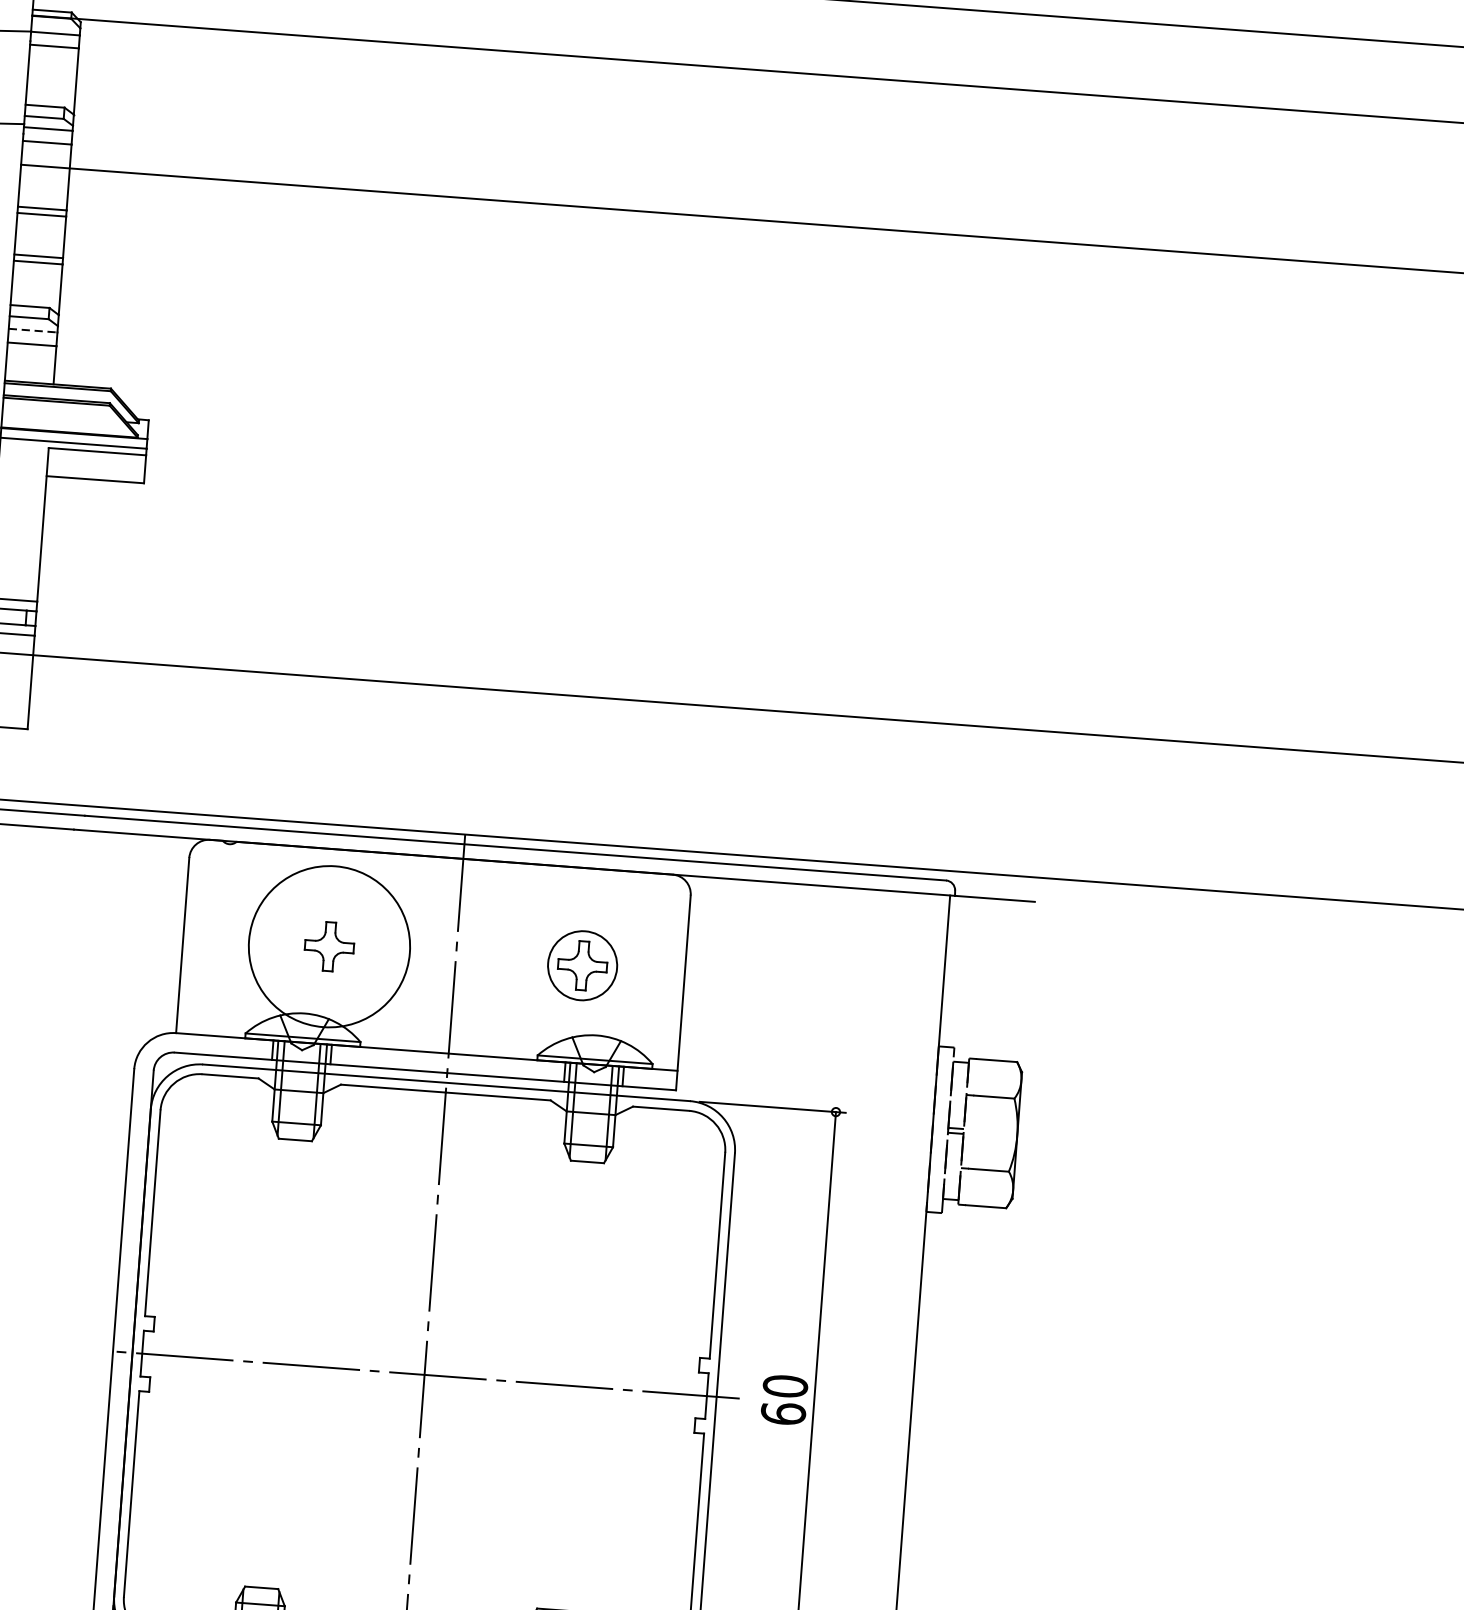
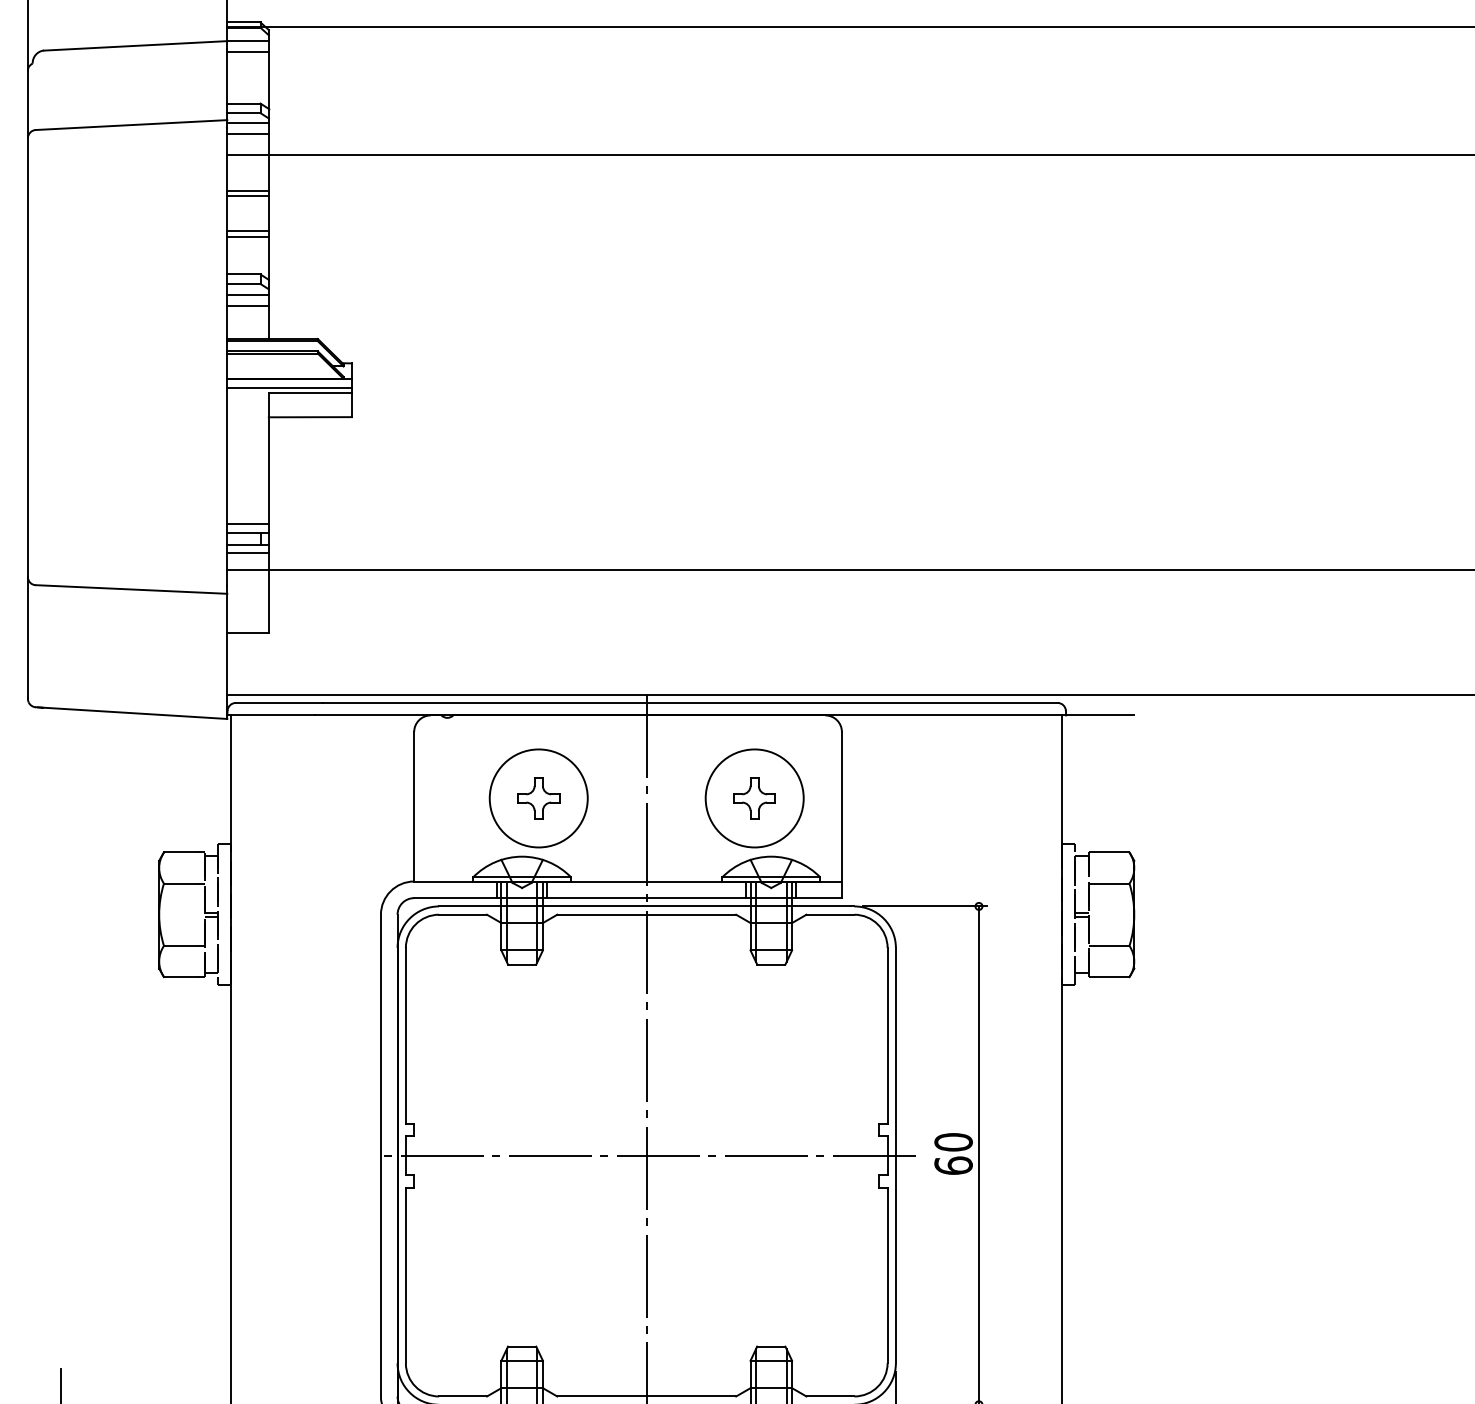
line: (33, 330) -> (248, 294), dashed -> solid
circle: (329, 946) -> (538, 798), size x0.71
circle: (582, 965) -> (754, 798), size x1.67

